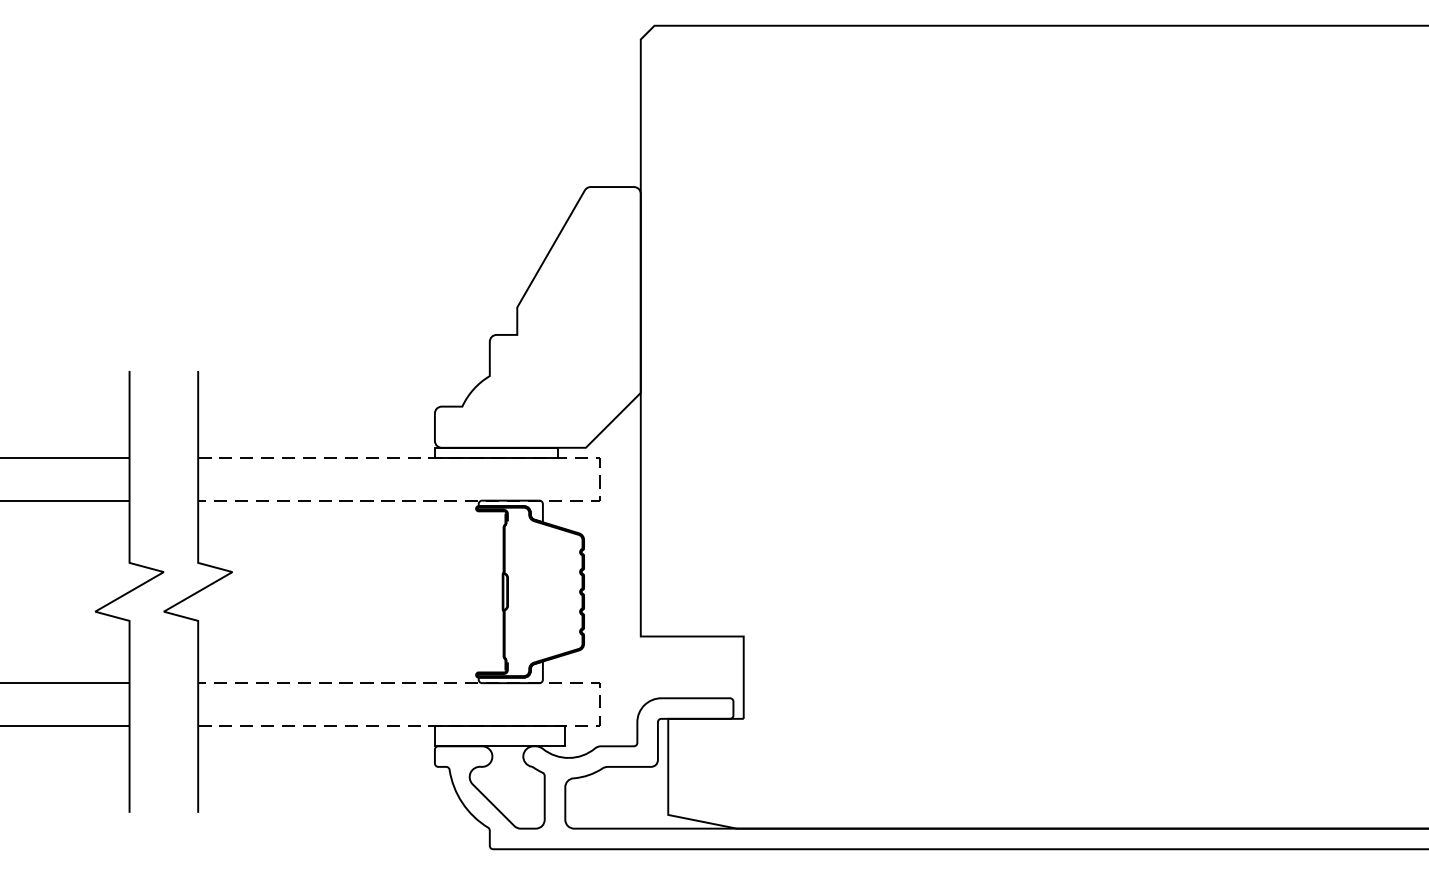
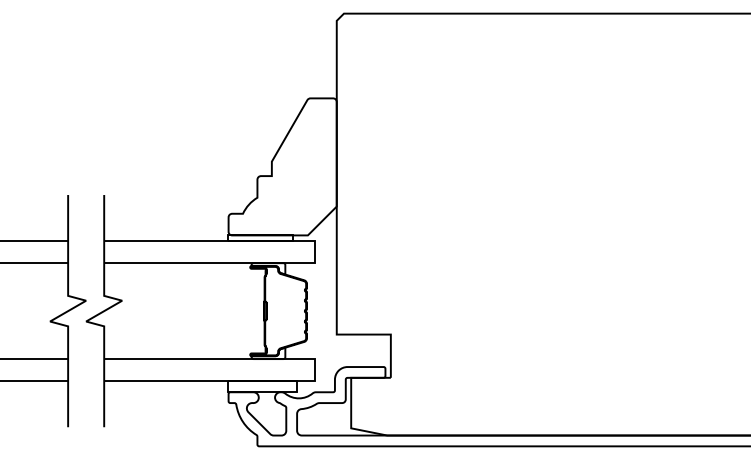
line: (600, 480) -> (315, 252), dashed -> solid
line: (600, 702) -> (315, 369), dashed -> solid

